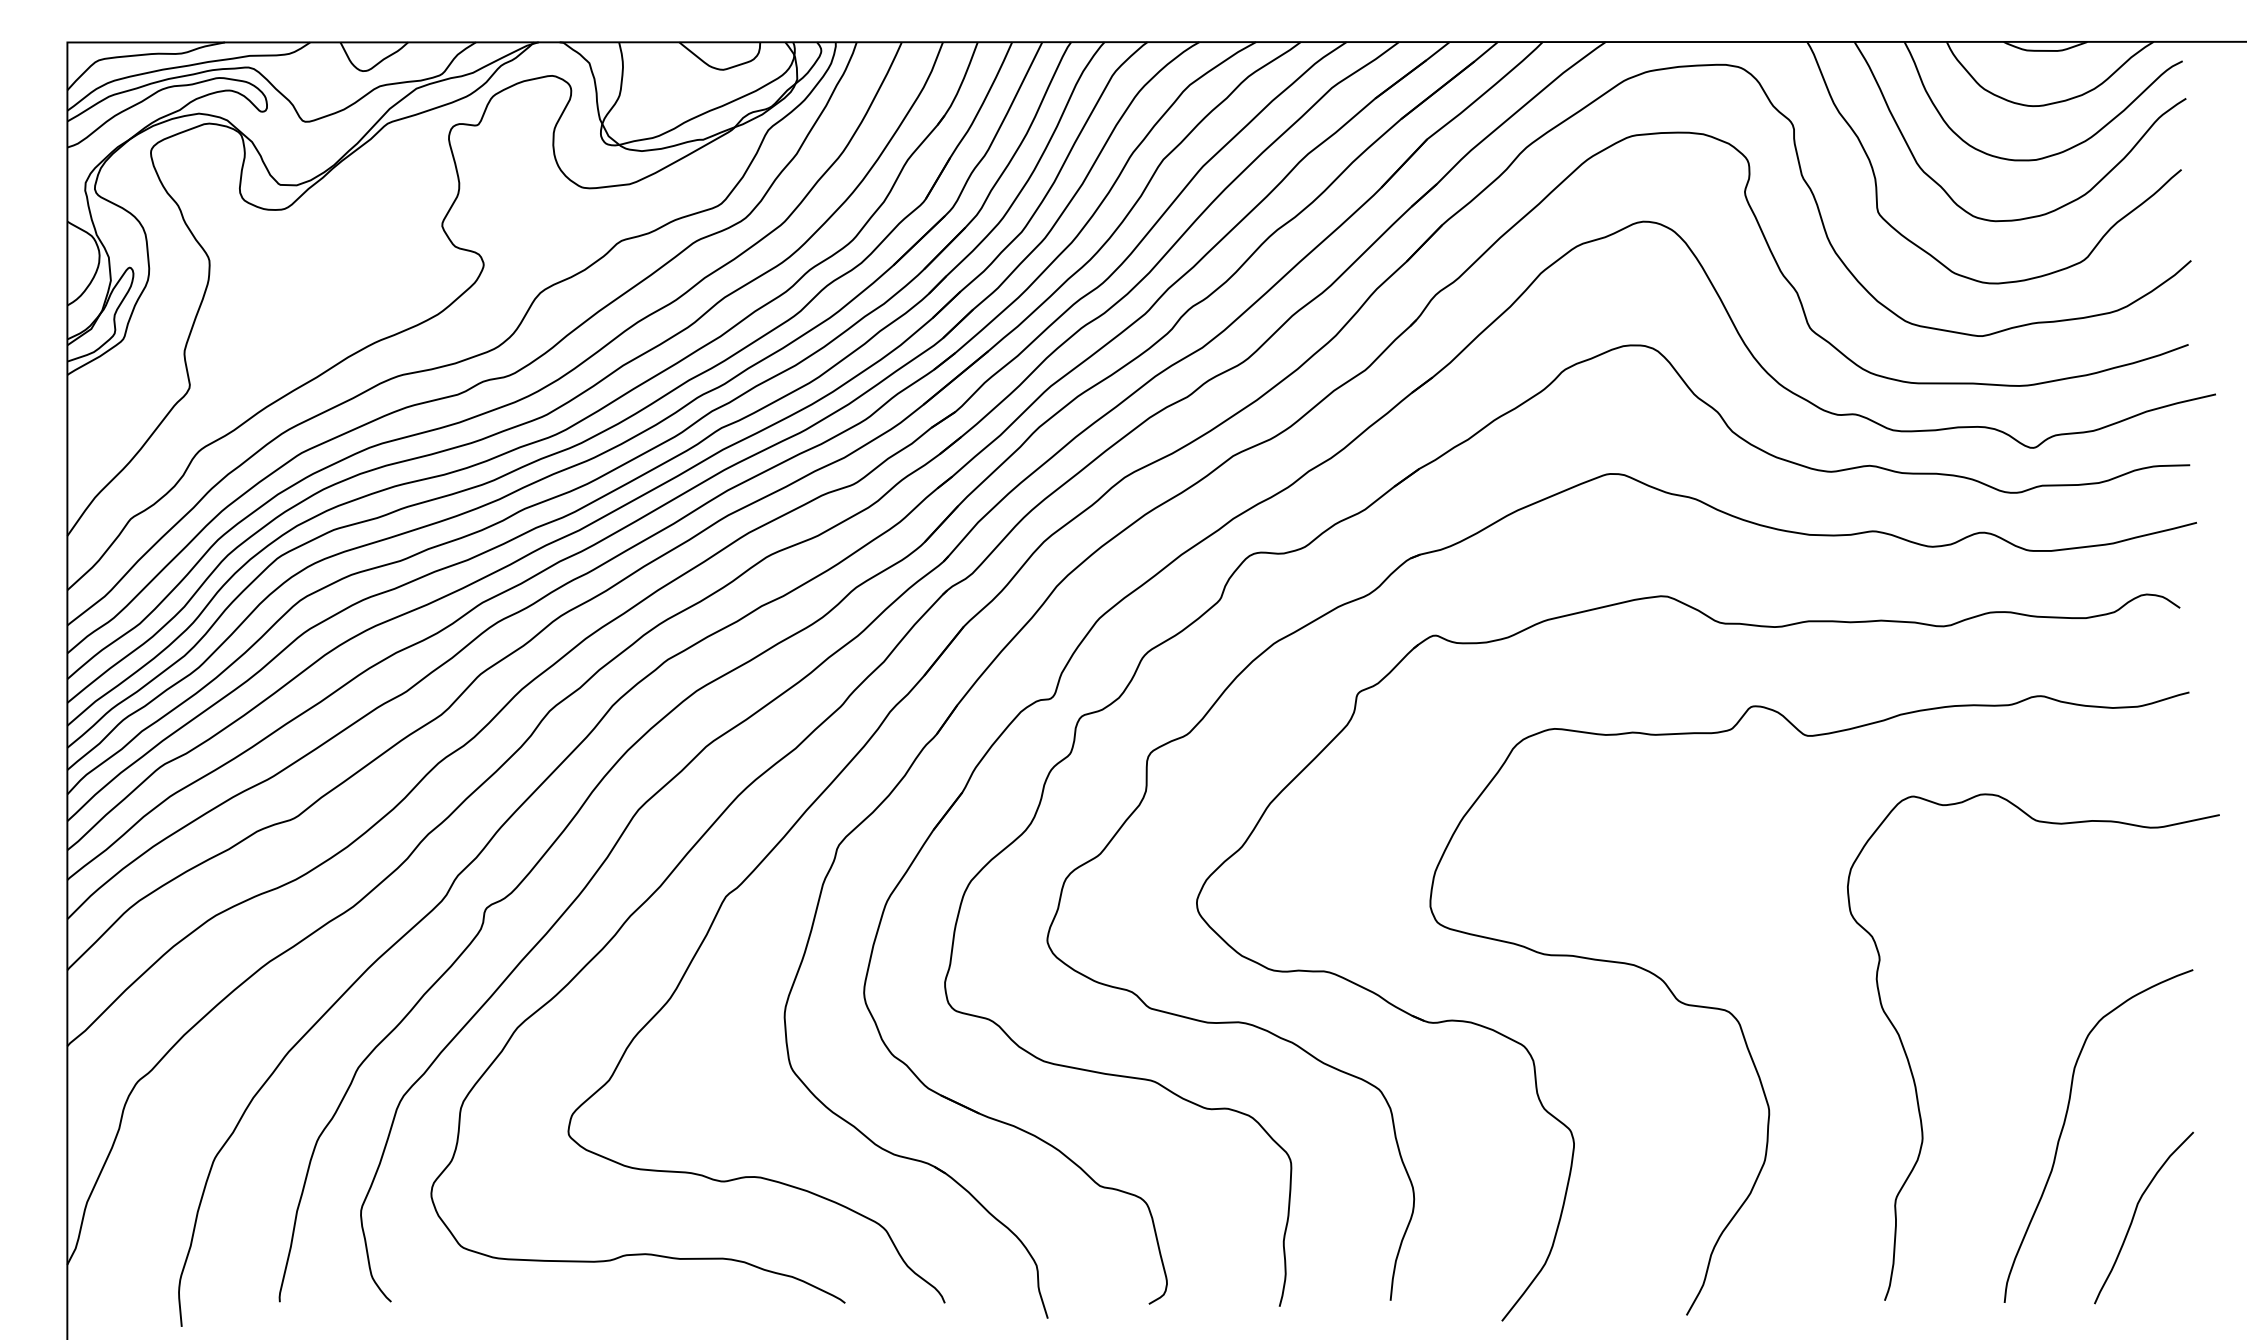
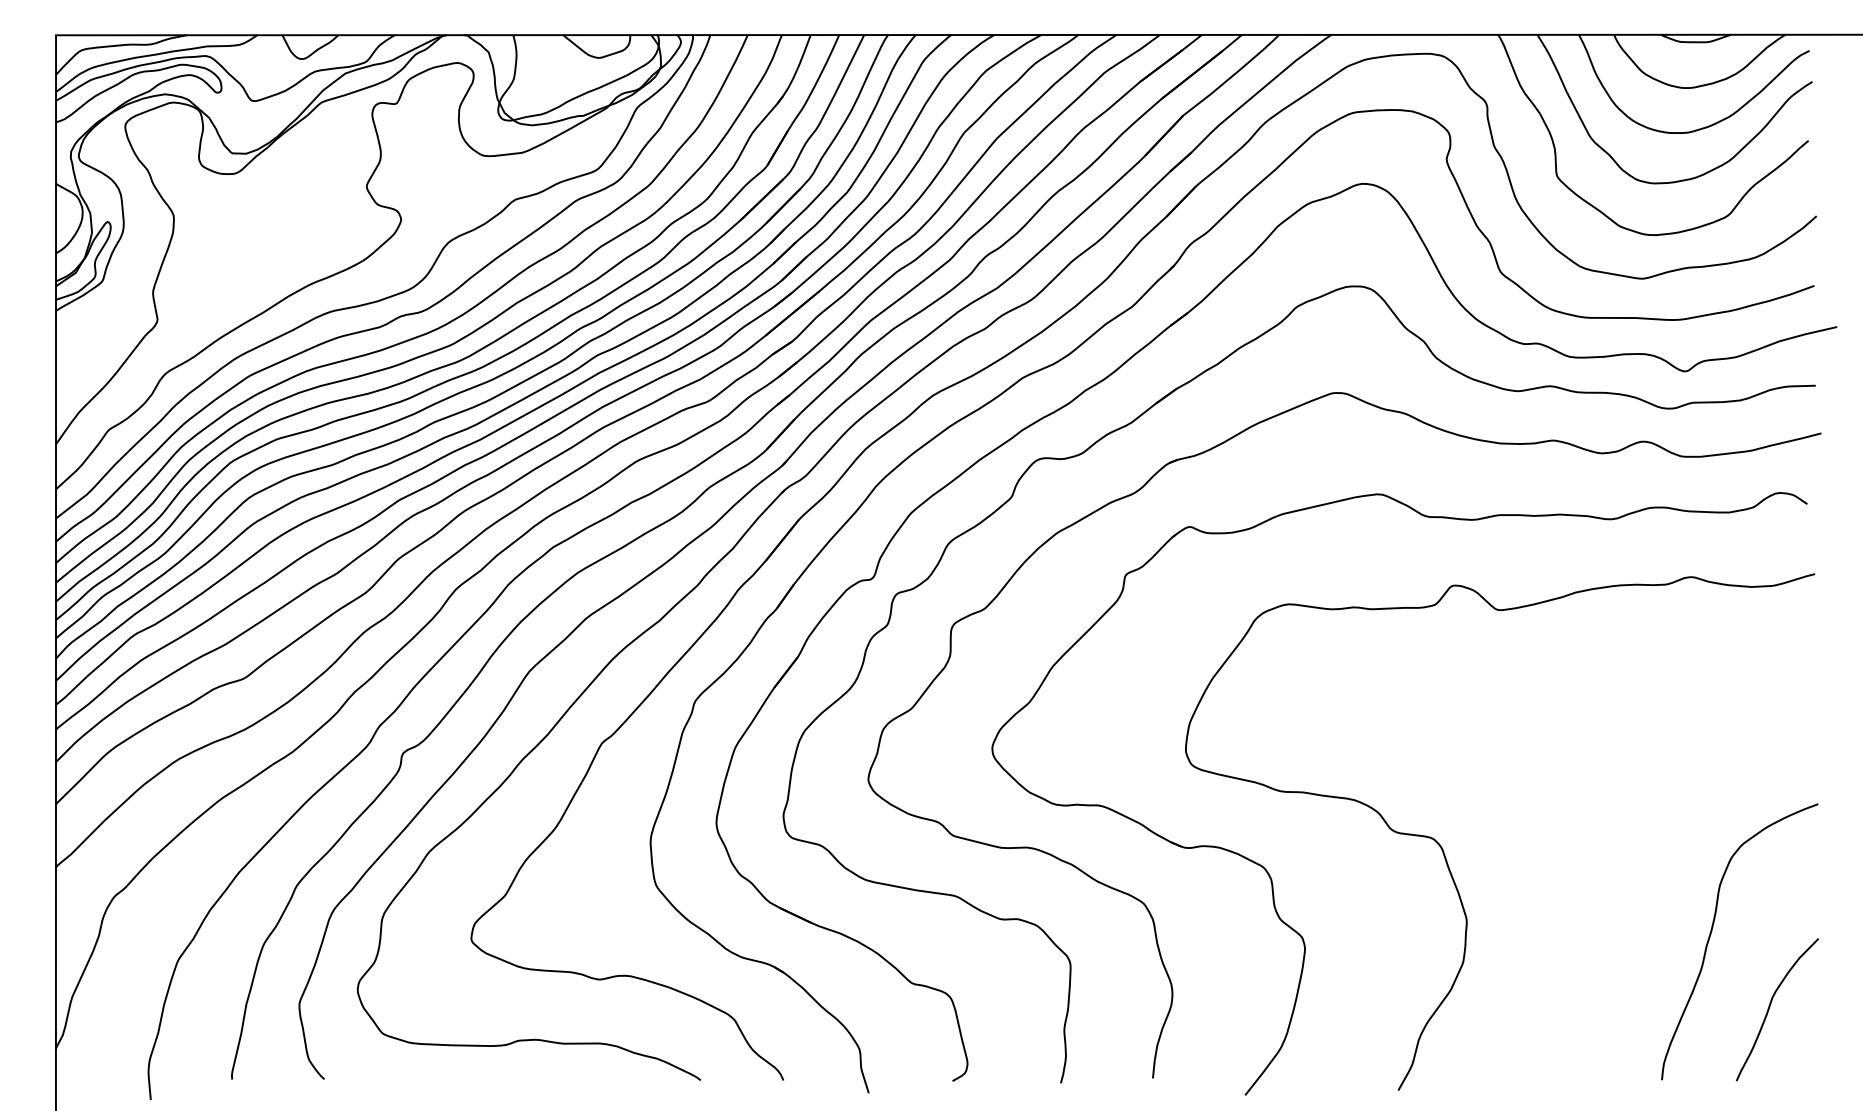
curve: (1914, 1077) -> (1587, 893), removed

